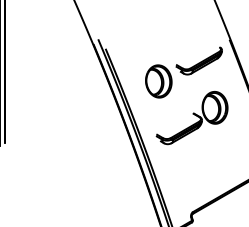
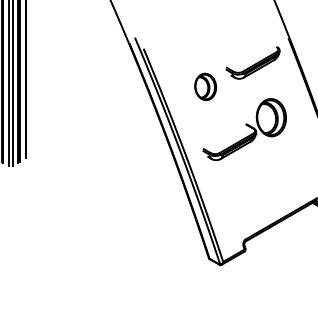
part: (158, 81) -> (205, 86), size x0.7

